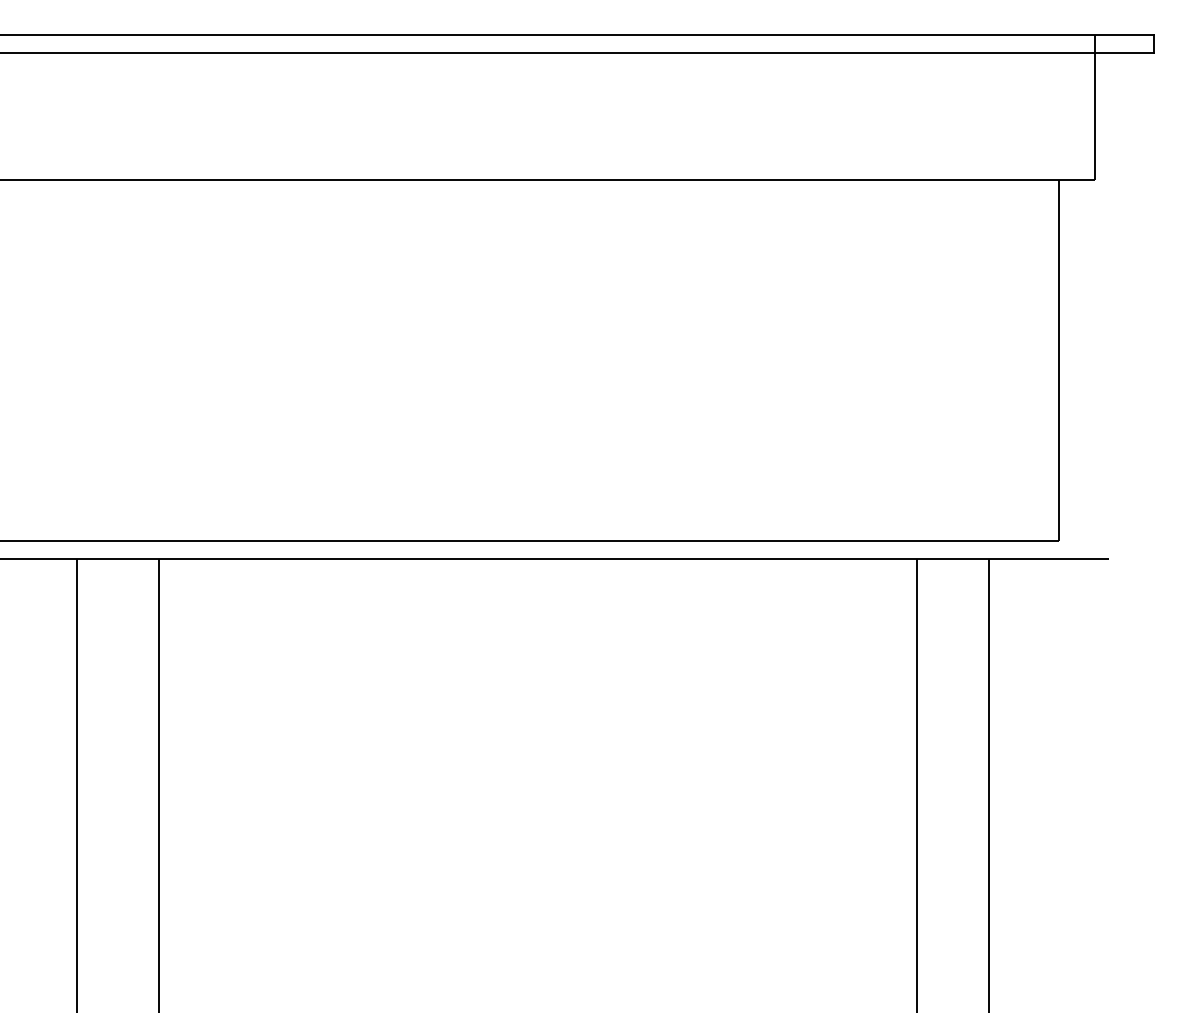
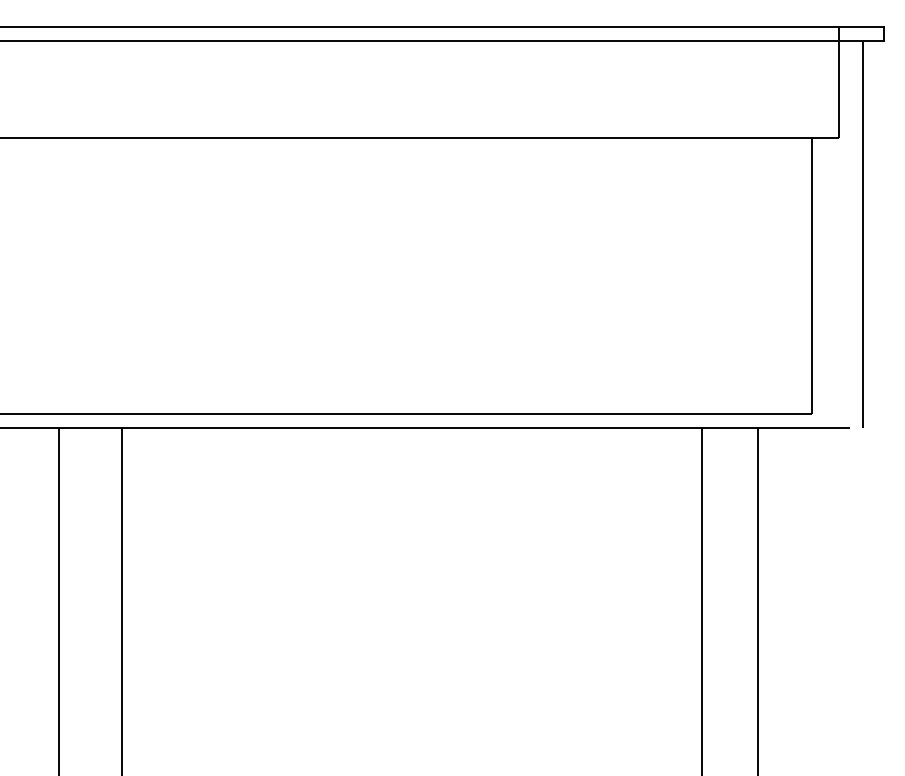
line: (1126, 306) -> (863, 234), added

